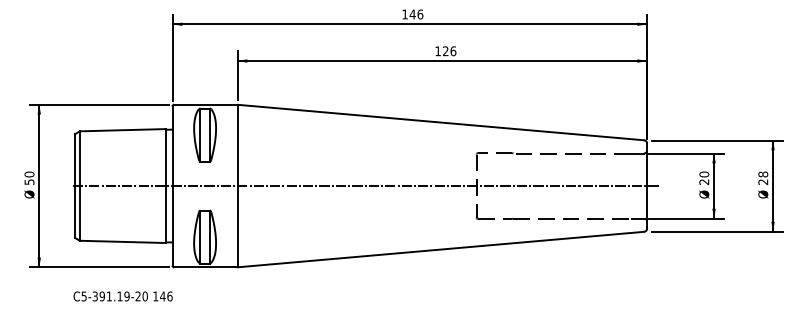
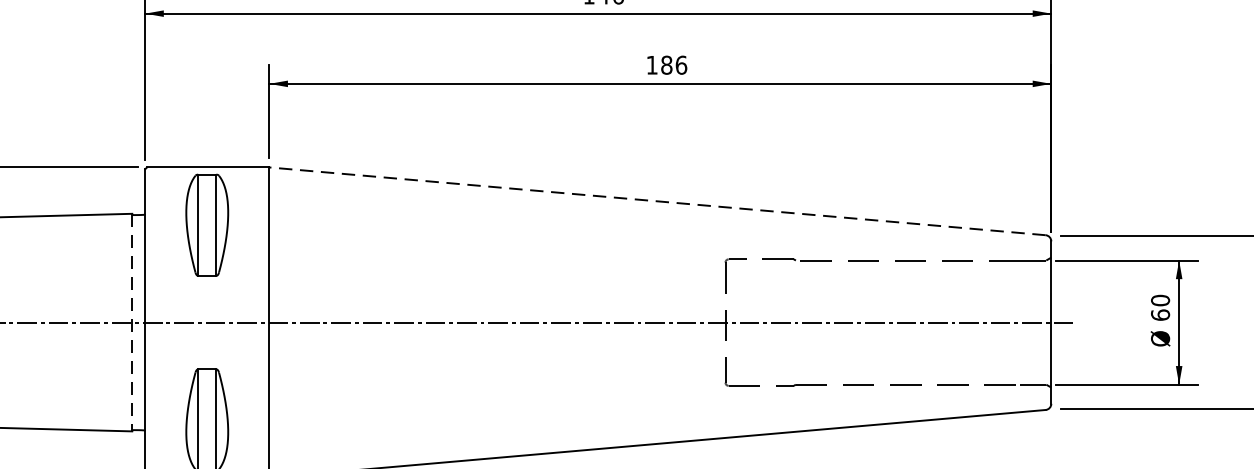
text: (445, 51) -> (666, 65), 126 -> 186
line: (440, 122) -> (656, 201), solid -> dashed
text: (704, 182) -> (1160, 315), 20 -> 60
line: (165, 186) -> (131, 323), solid -> dashed

